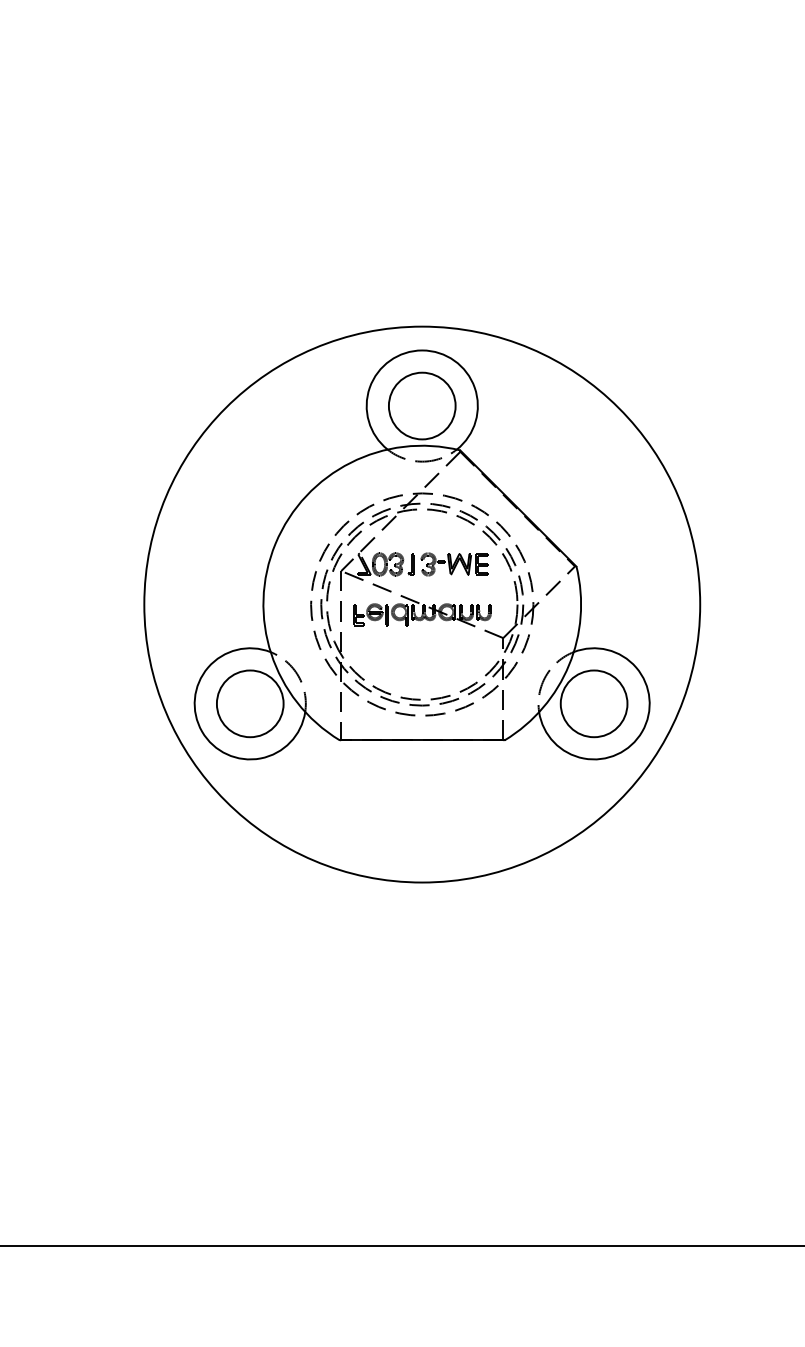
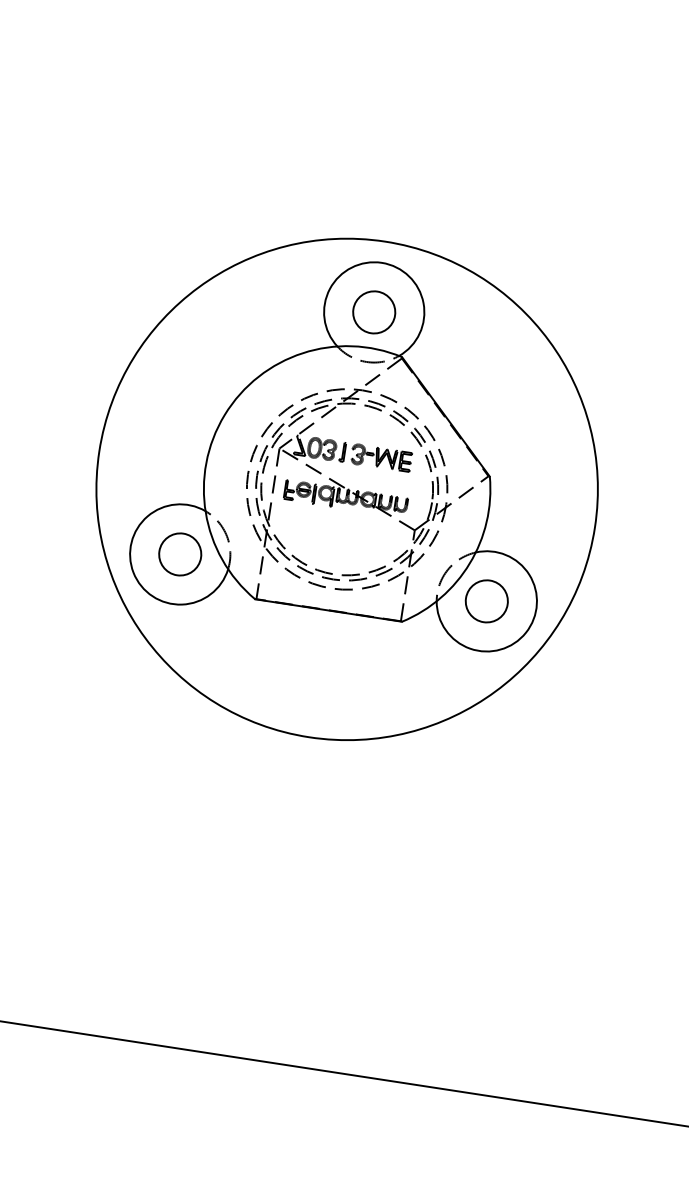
circle: (421, 405) -> (373, 311), size x0.7
circle: (249, 703) -> (179, 554), size x0.7
circle: (593, 703) -> (486, 600), size x0.7

